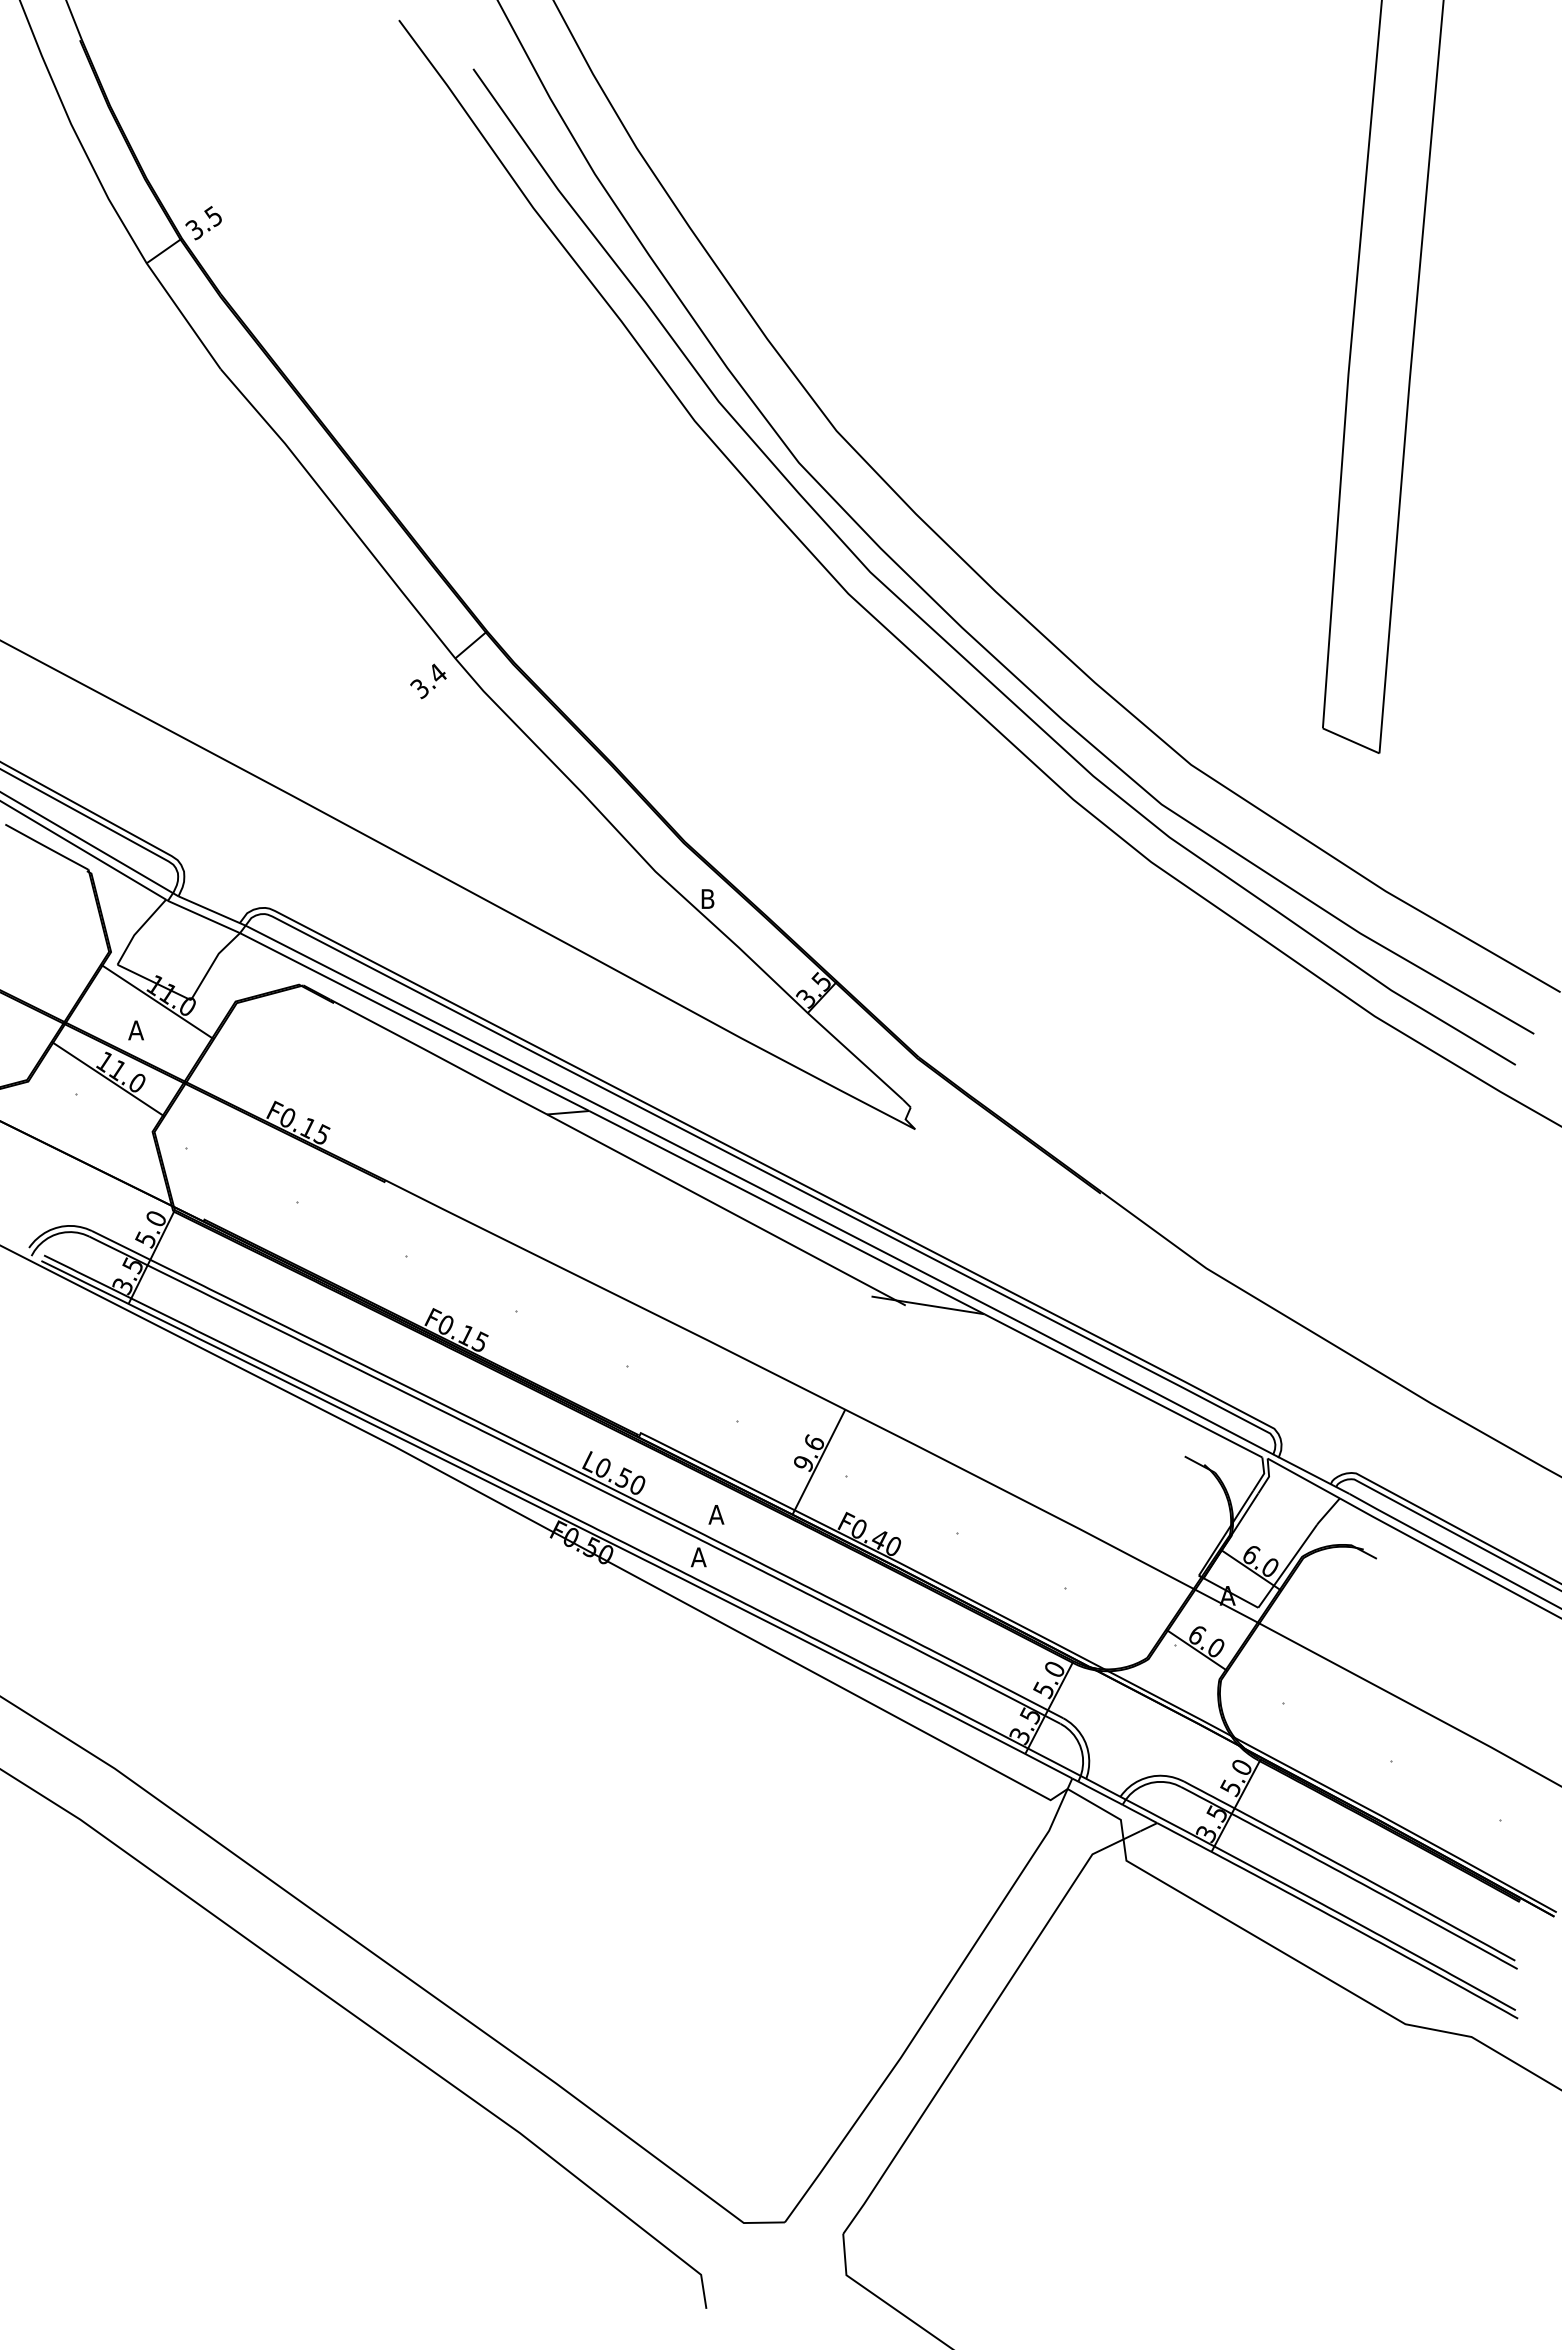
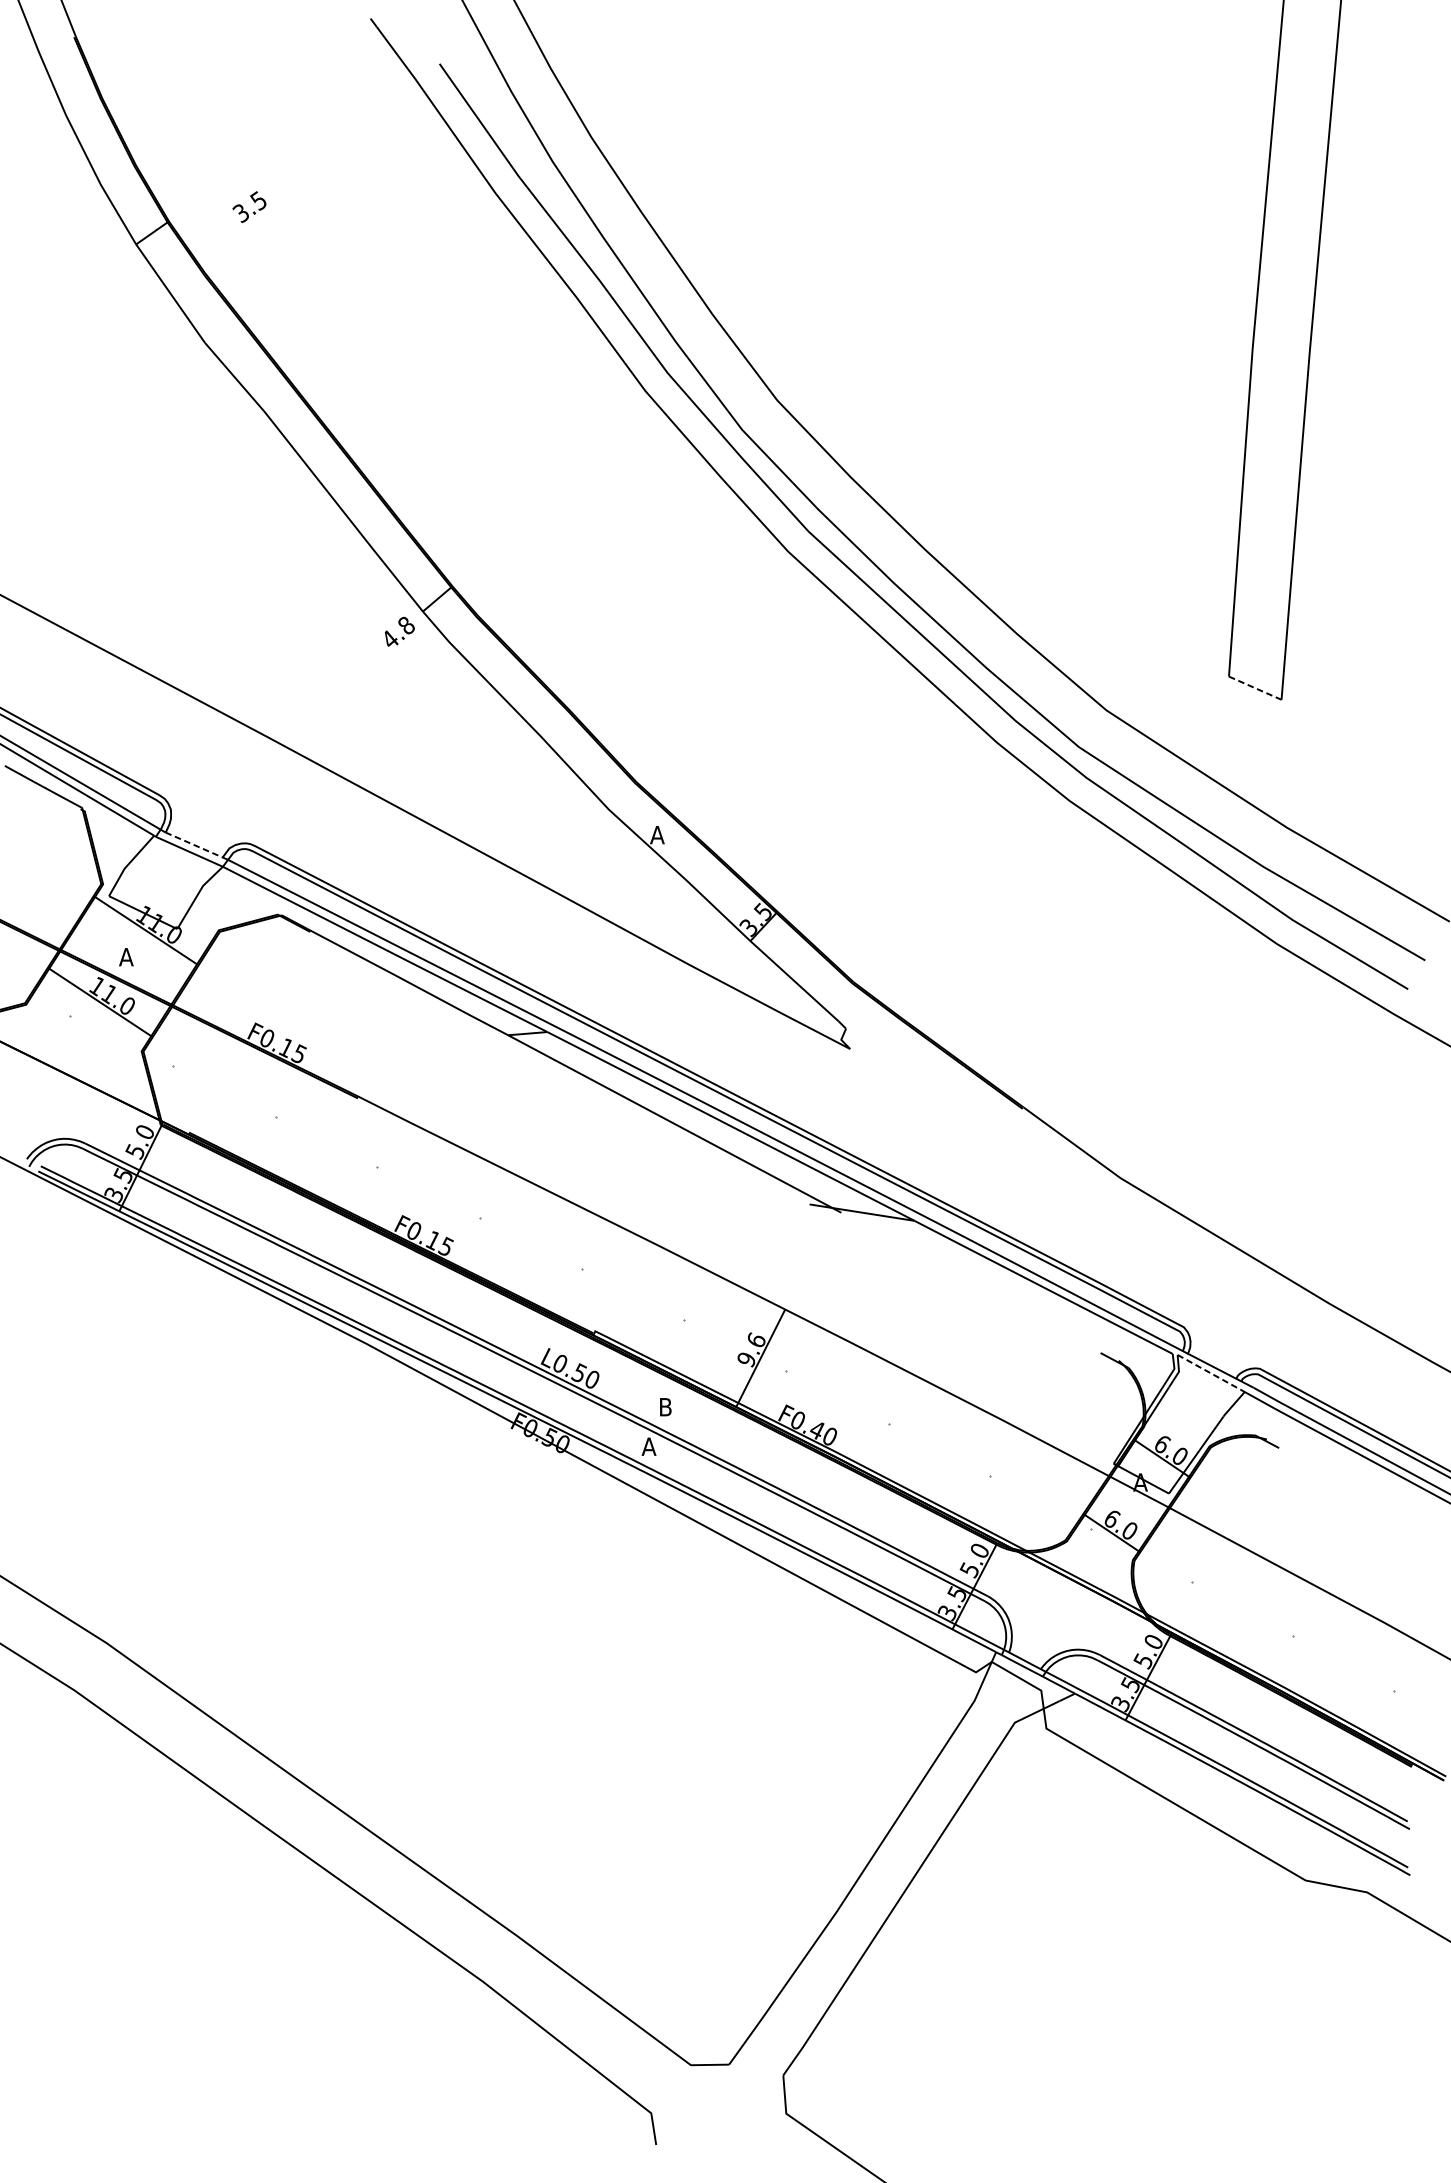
text: (203, 223) -> (249, 207), moved
text: (428, 681) -> (397, 632), 3.4 -> 4.8
line: (1351, 740) -> (1255, 687), solid -> dashed
text: (707, 898) -> (657, 834), B -> A
line: (211, 910) -> (196, 845), solid -> dashed
line: (1304, 1478) -> (1211, 1373), solid -> dashed
text: (716, 1514) -> (665, 1406), A -> B

